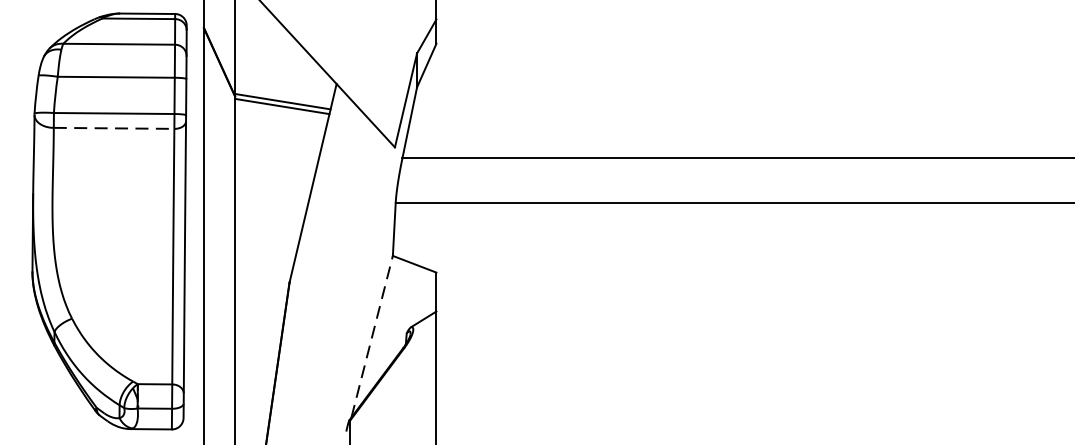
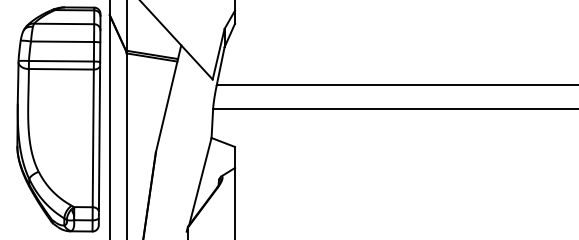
line: (114, 128) -> (61, 69), dashed -> solid
line: (372, 336) -> (200, 181), dashed -> solid

